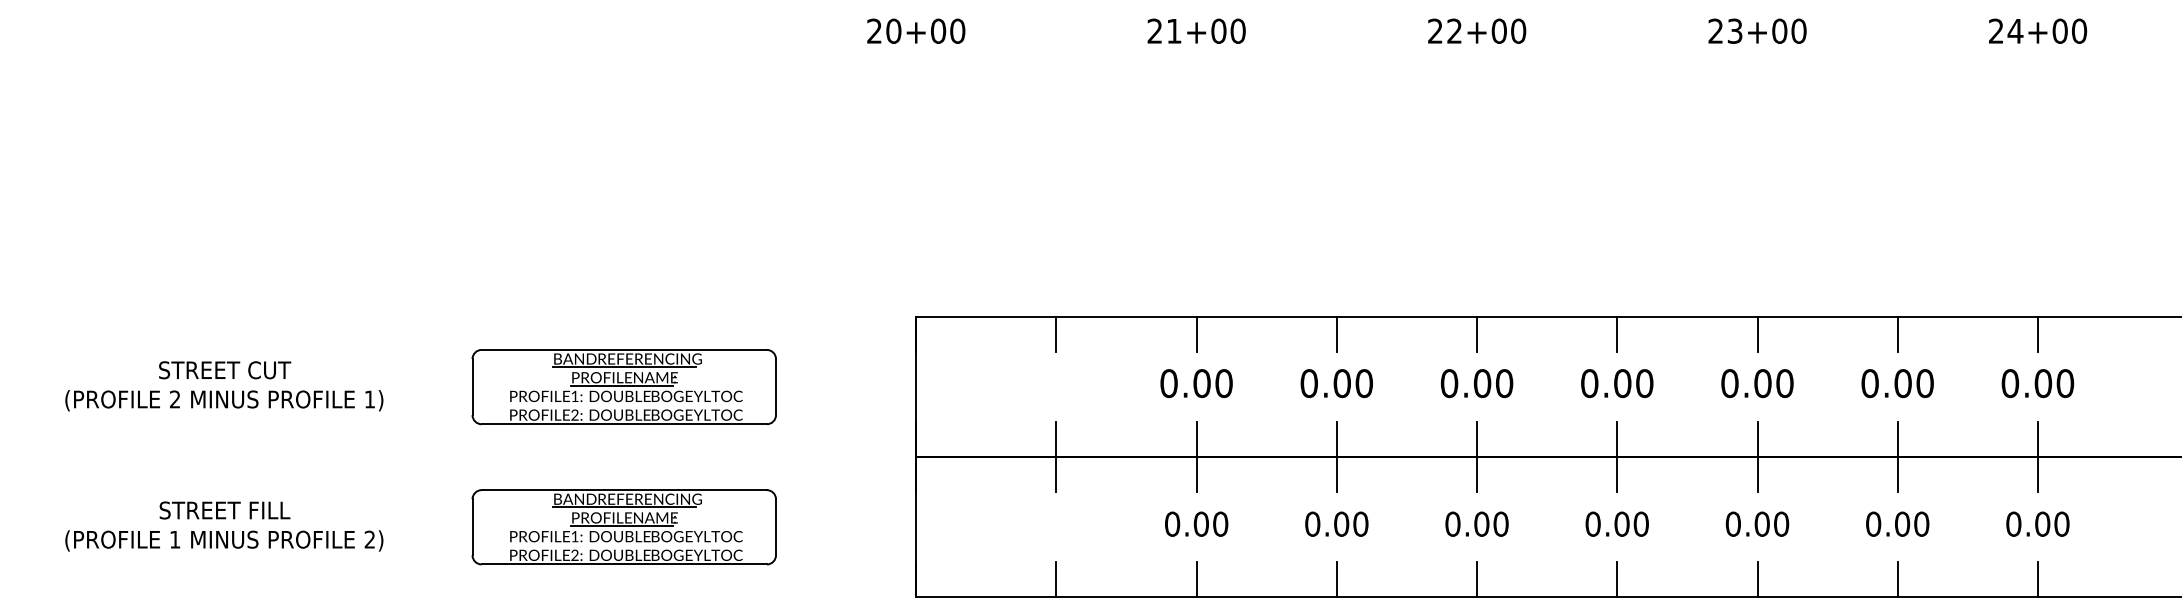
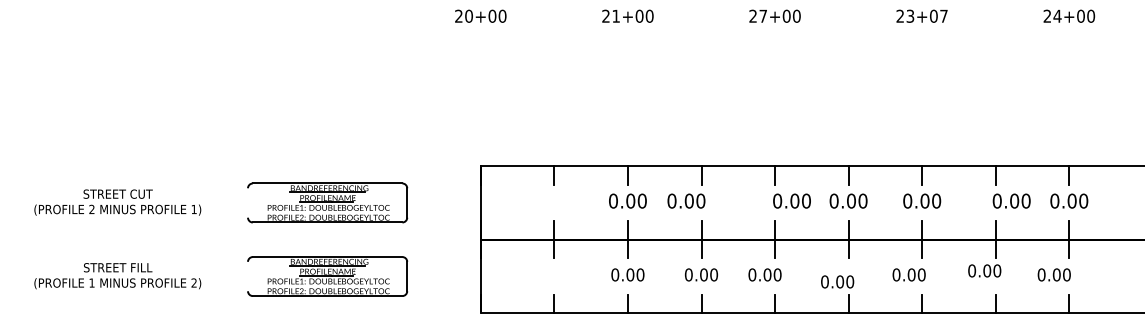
text: (1453, 29) -> (762, 15), 22+00 -> 27+00
text: (1798, 29) -> (943, 15), 23+00 -> 23+07
text: (1336, 382) -> (686, 200), moved
text: (1476, 382) -> (791, 200), moved
text: (1897, 382) -> (1011, 200), moved
line: (473, 386) -> (248, 202), removed
text: (1476, 523) -> (764, 274), moved
text: (1617, 523) -> (837, 281), moved
text: (1756, 523) -> (908, 274), moved
text: (1897, 523) -> (984, 270), moved
text: (2036, 523) -> (1053, 274), moved
line: (473, 527) -> (248, 276), removed

